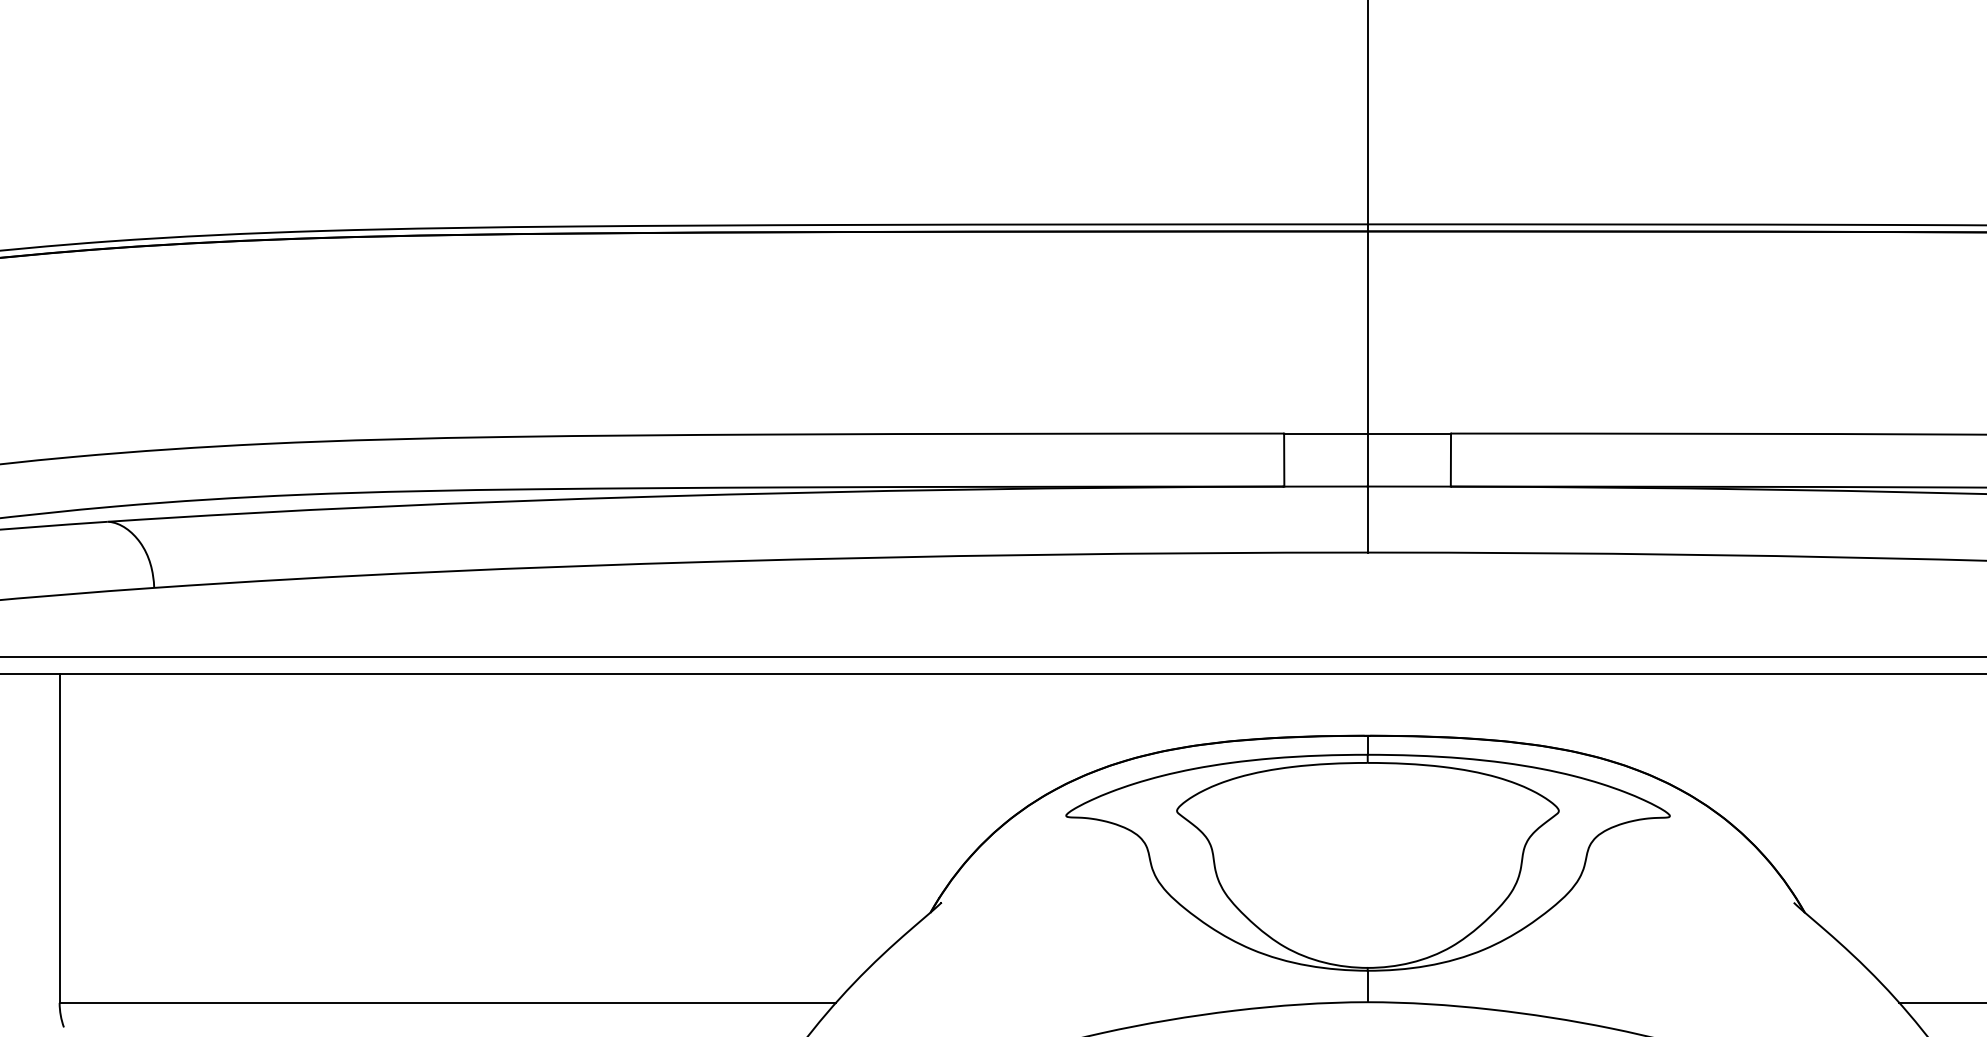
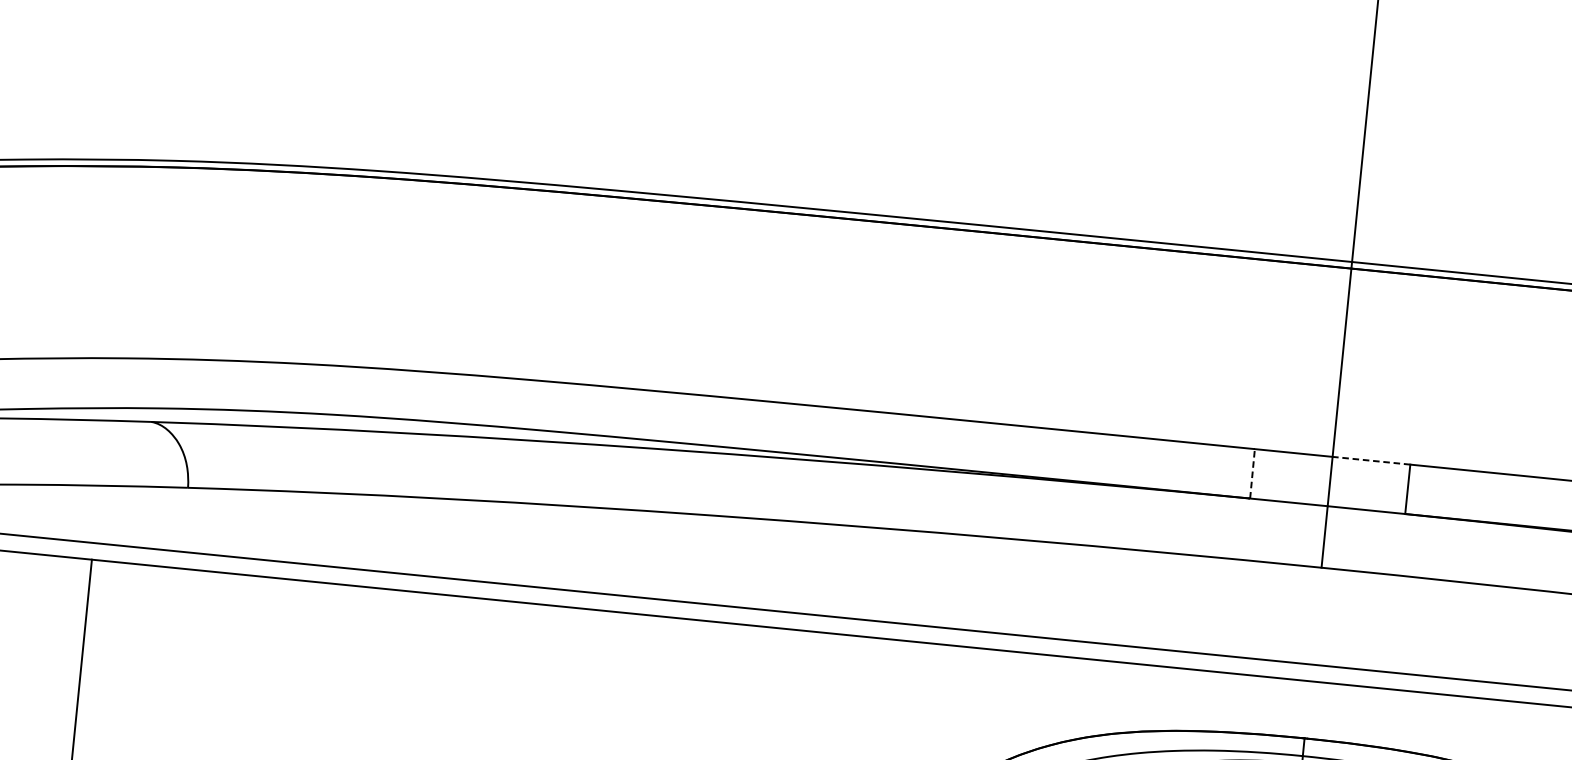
line: (1409, 433) -> (1371, 460), solid -> dashed
line: (1284, 460) -> (1252, 474), solid -> dashed

